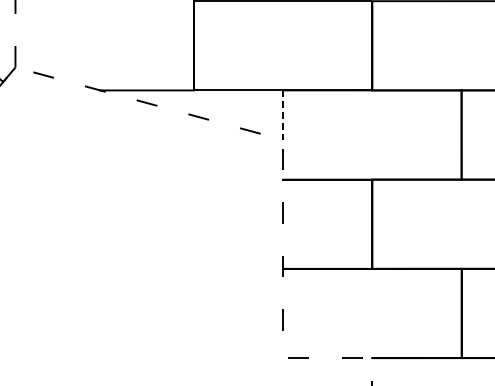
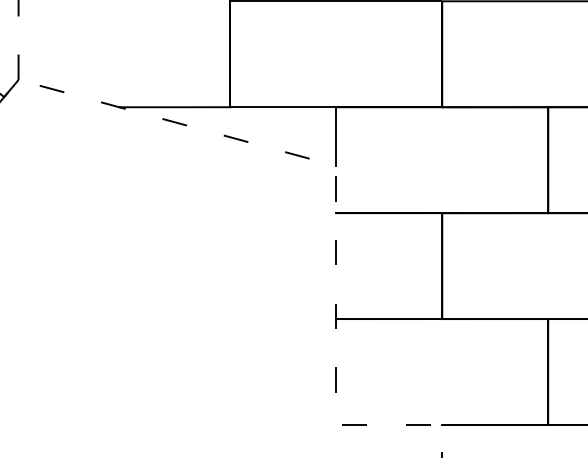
line: (283, 115) -> (336, 136), dashed -> solid

